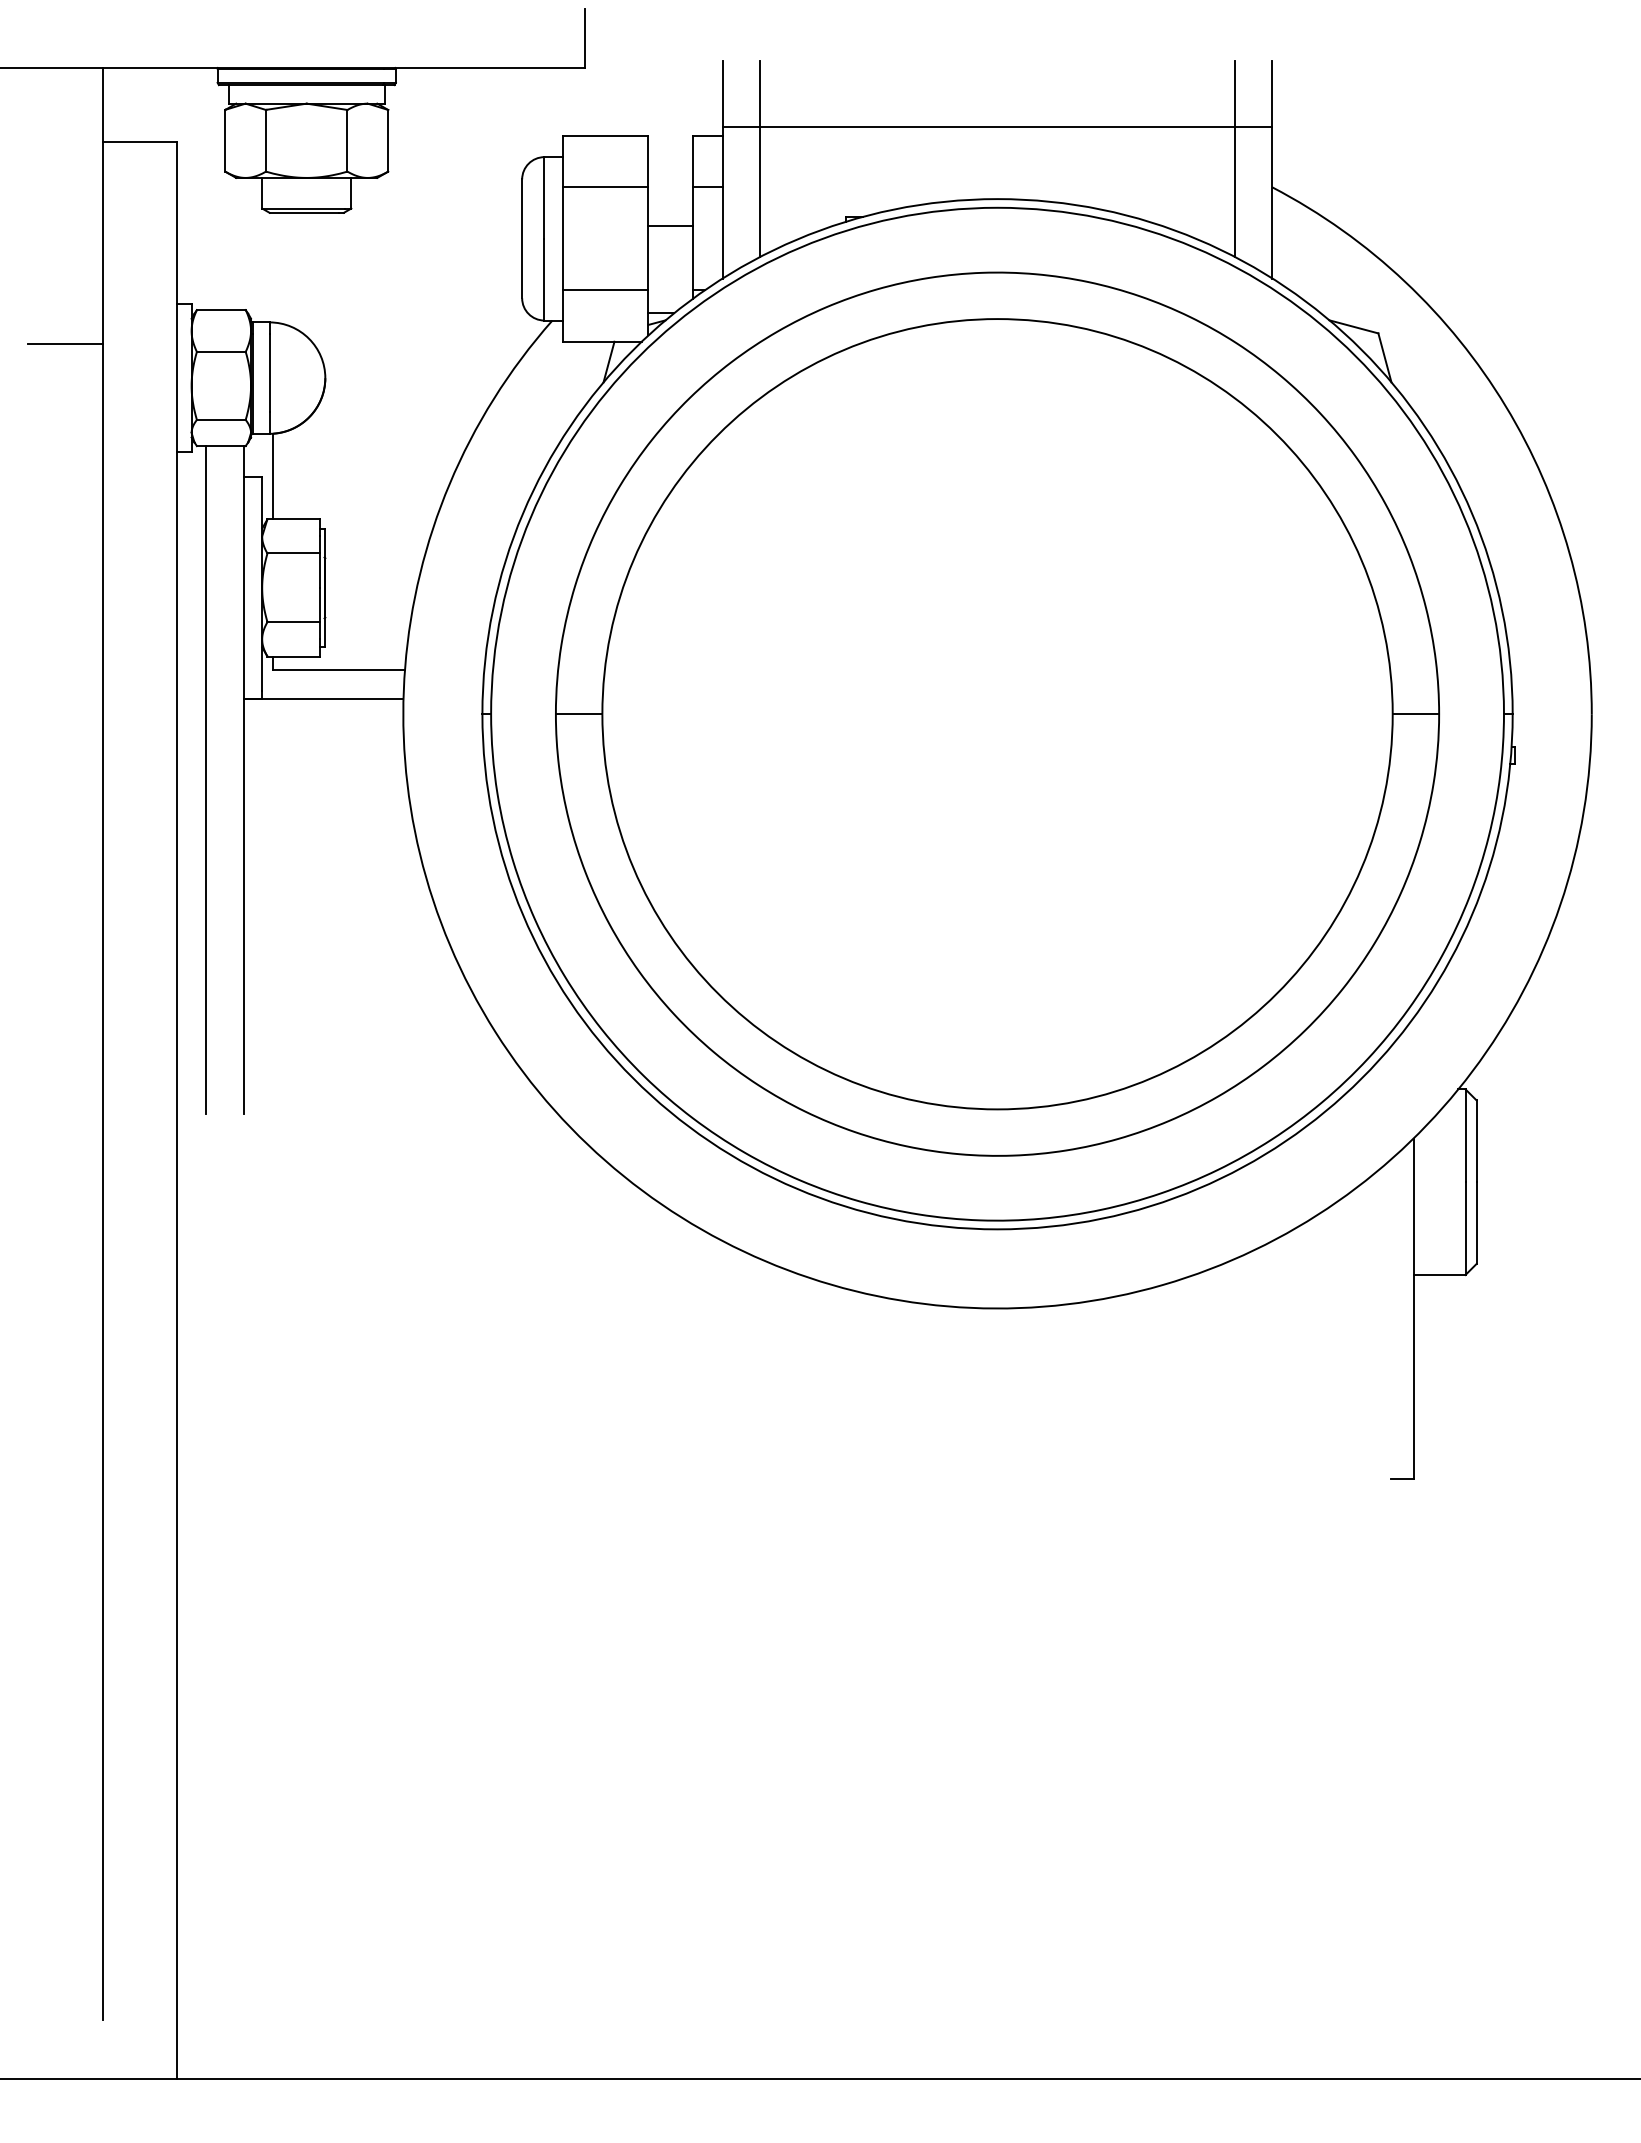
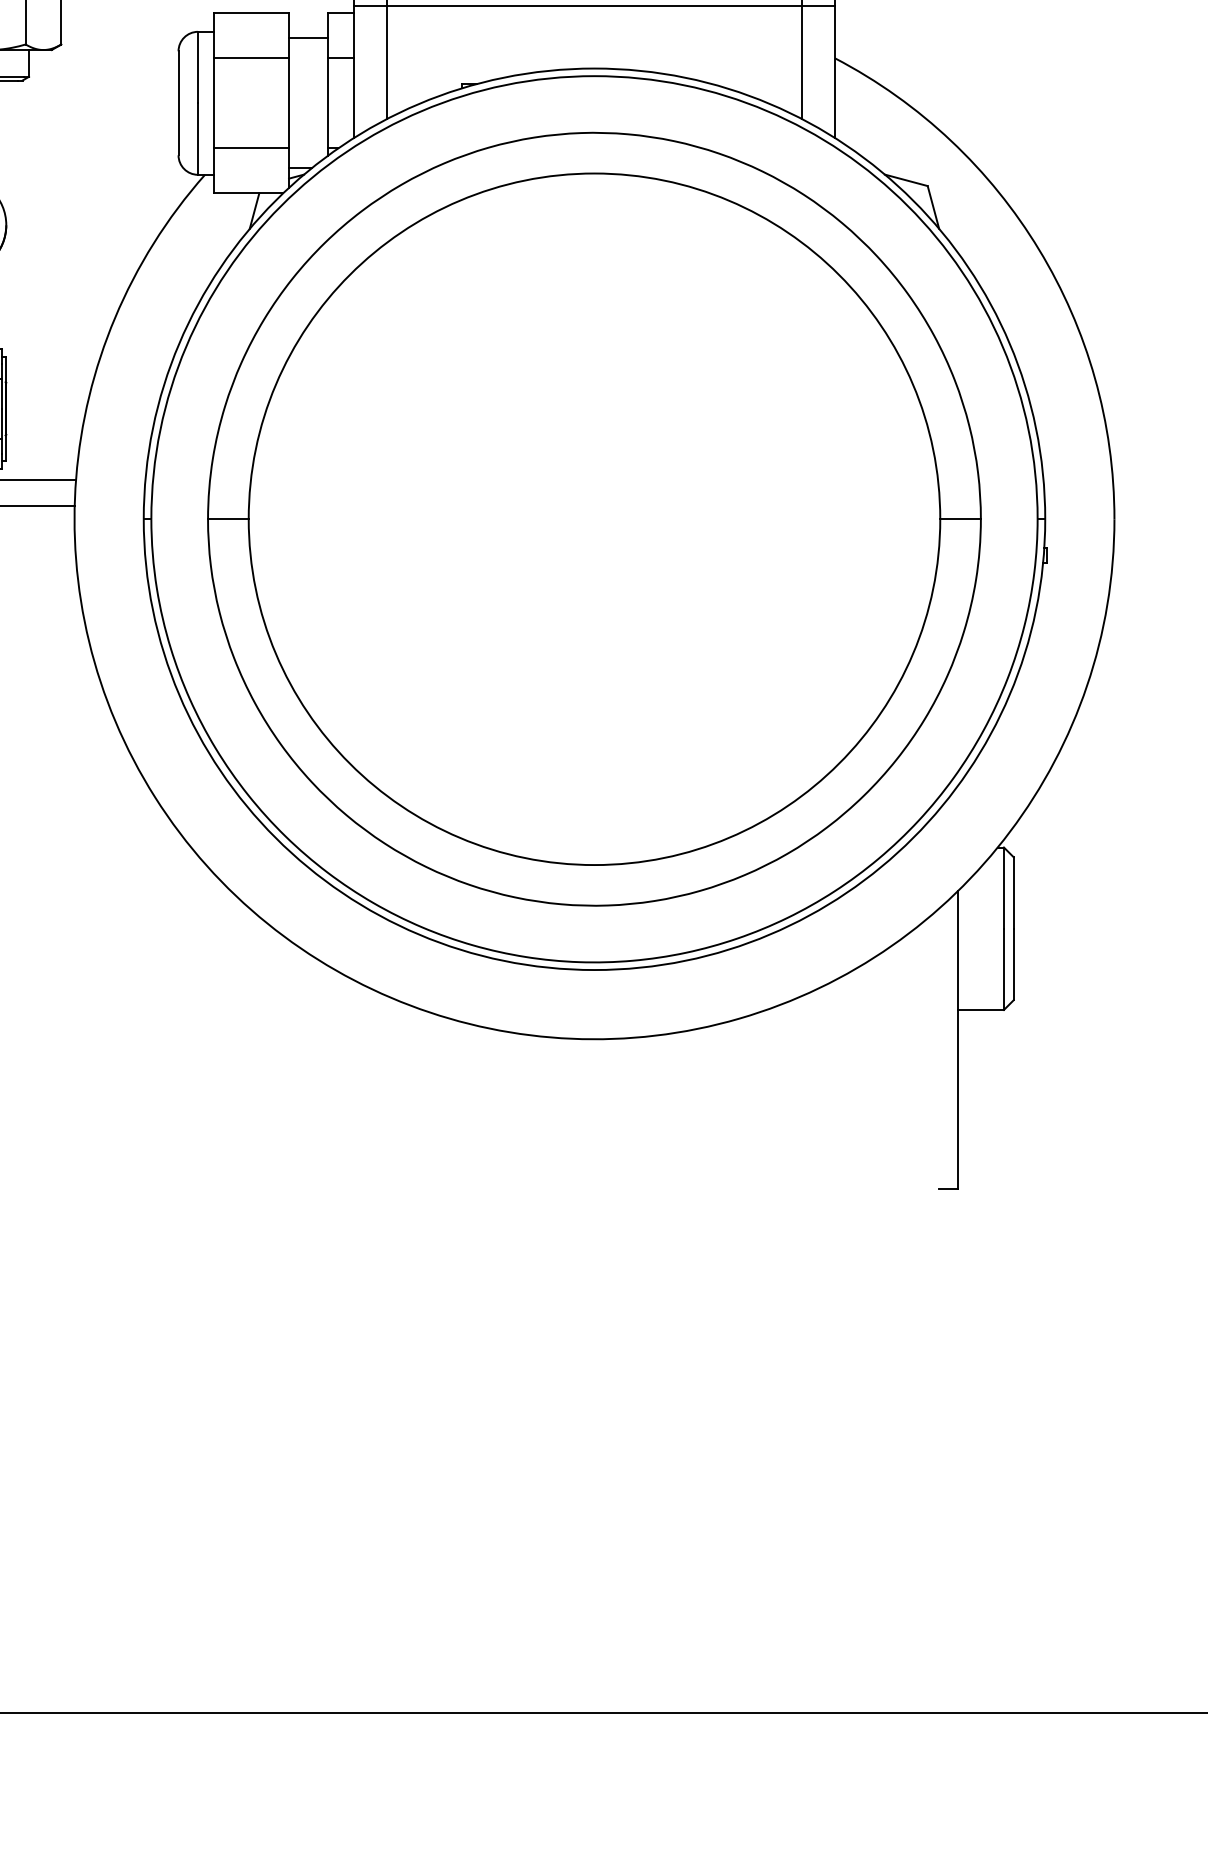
line: (670, 225) -> (308, 38), moved

